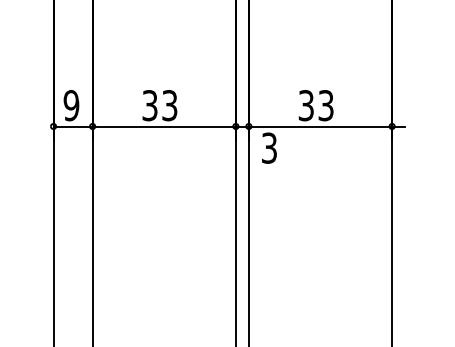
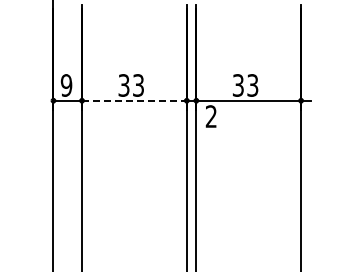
line: (164, 126) -> (134, 100), solid -> dashed
text: (268, 148) -> (210, 116), 3 -> 2

